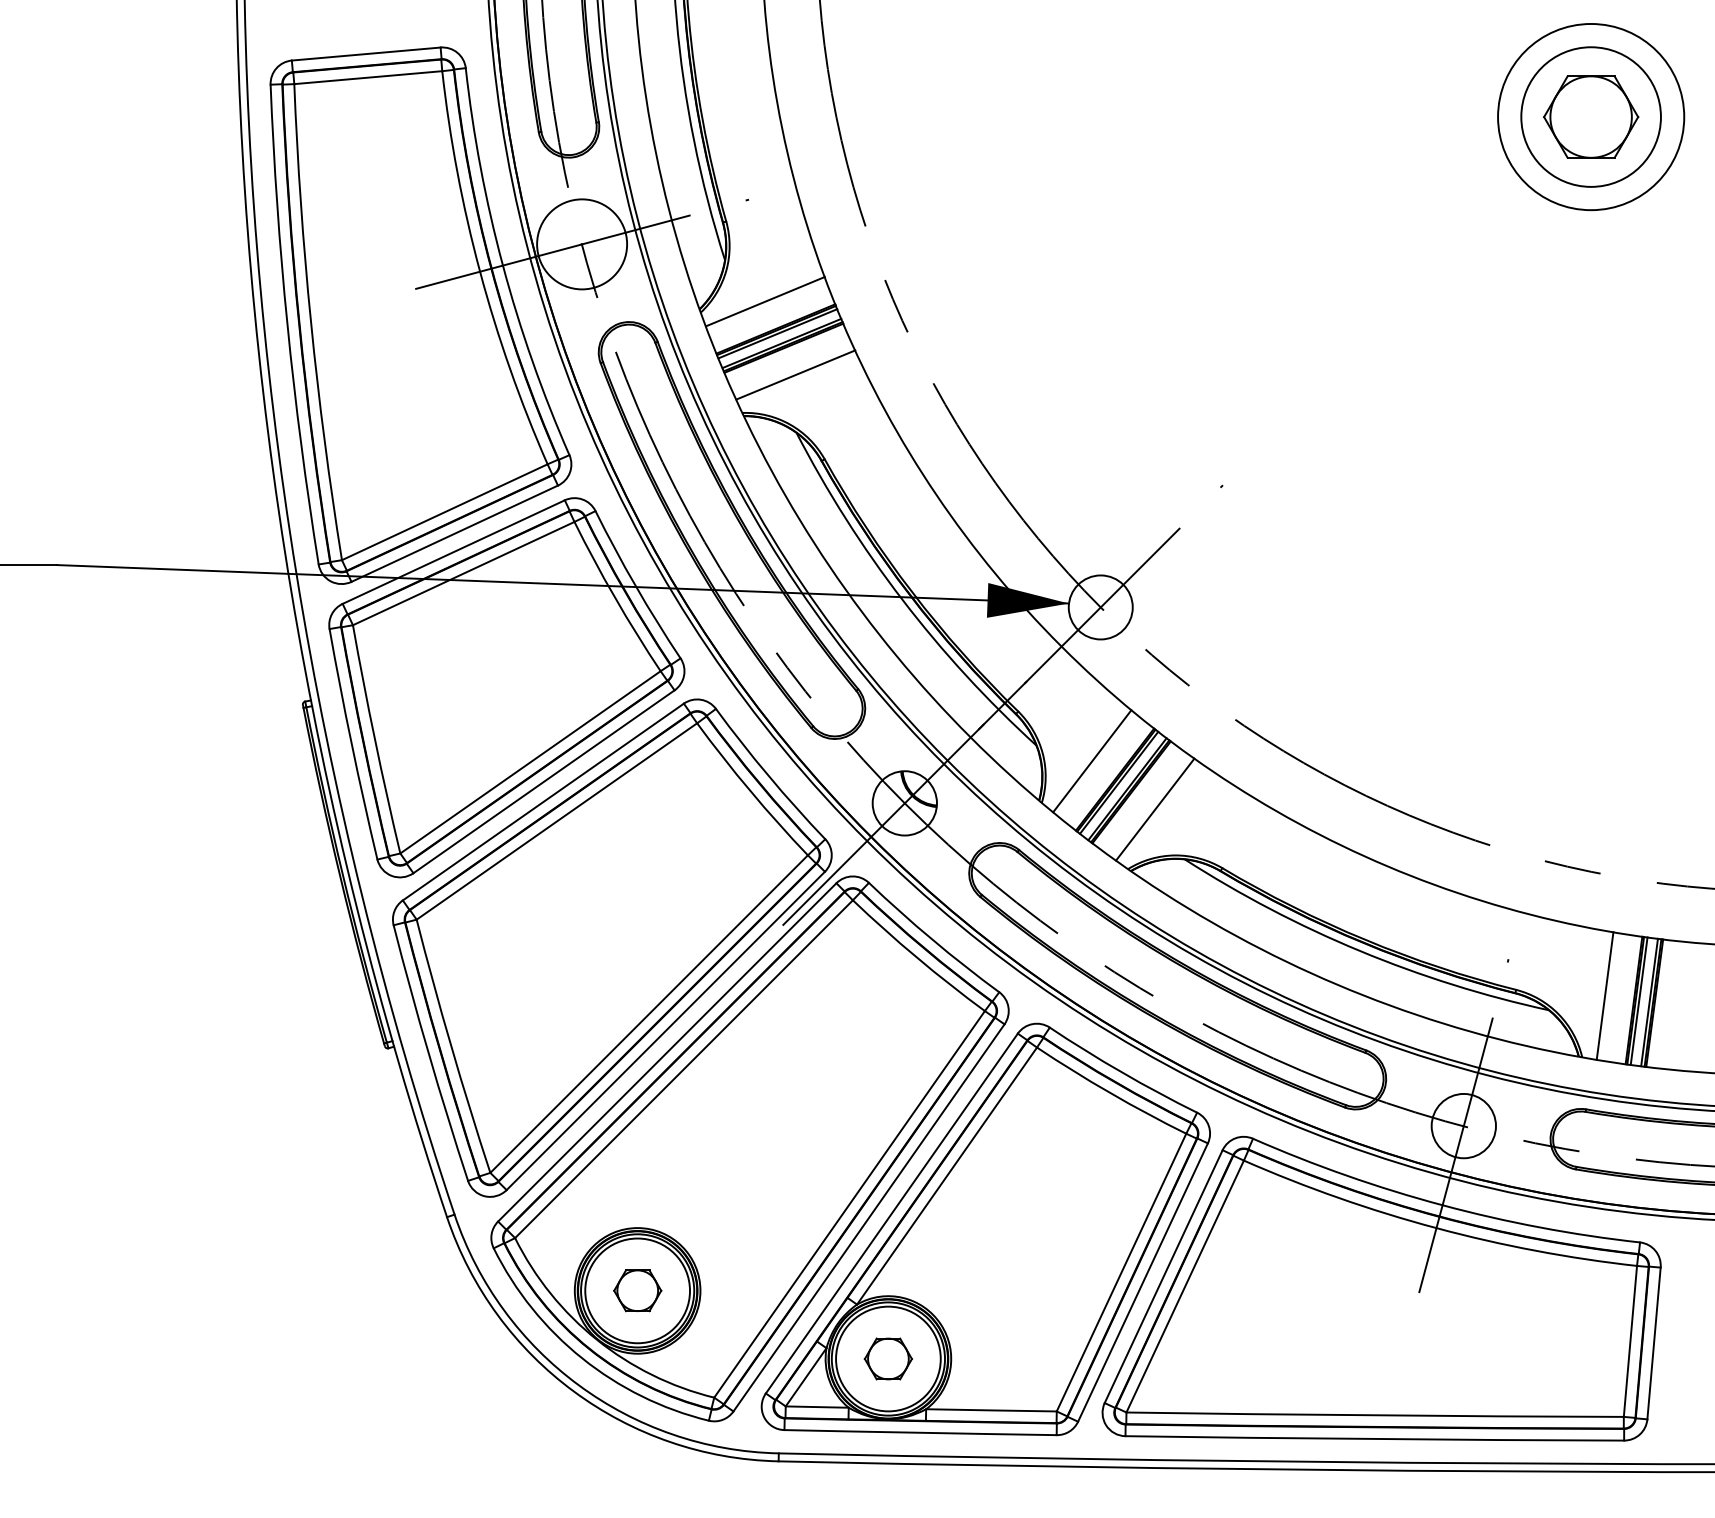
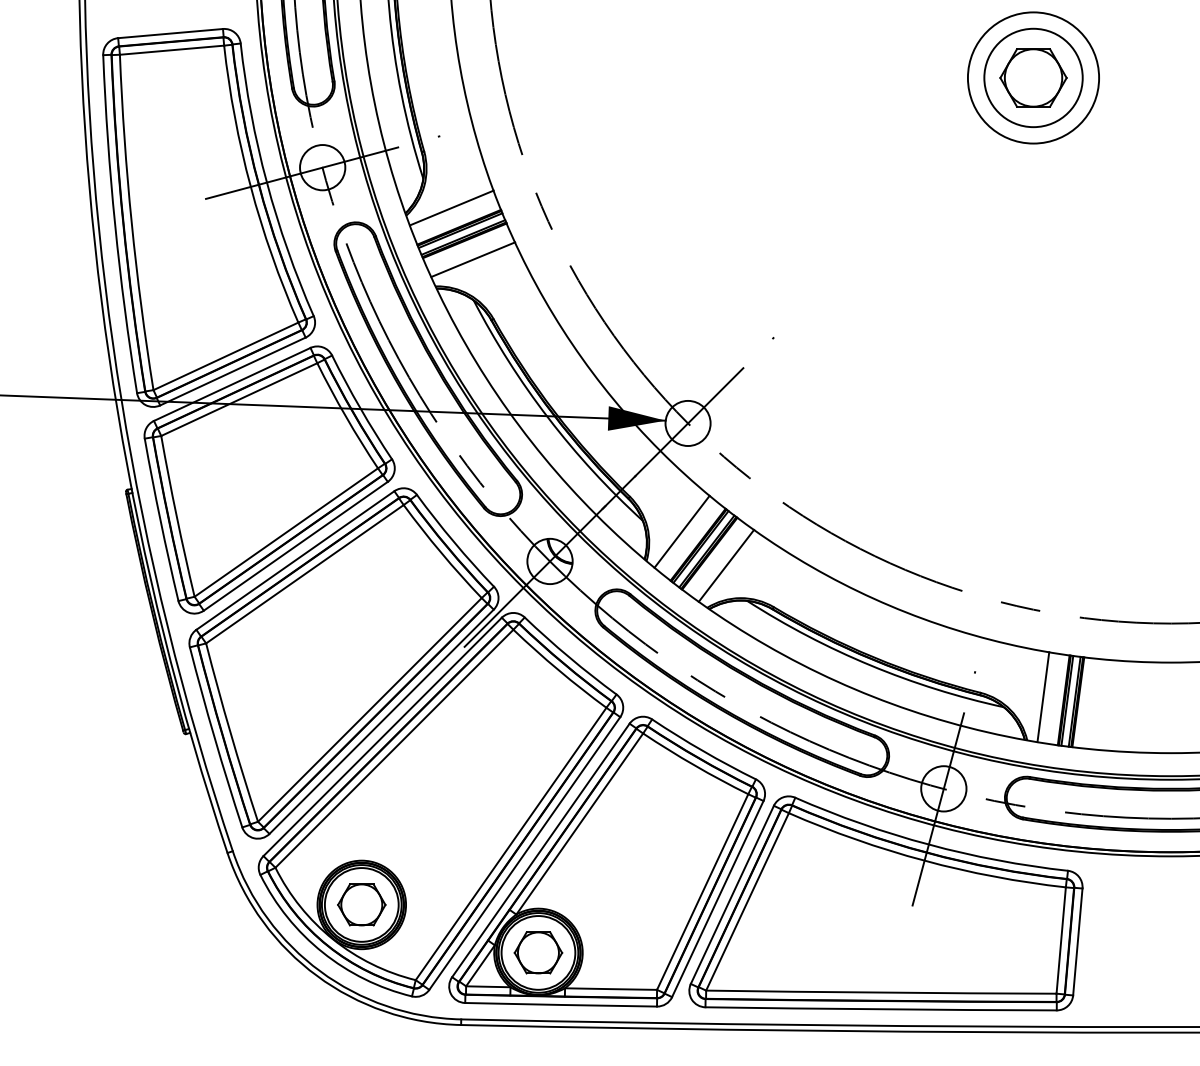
circle: (581, 244) -> (322, 167), size x0.71
part: (637, 1290) -> (361, 904), size x1.43
part: (888, 1358) -> (538, 952), size x1.43

